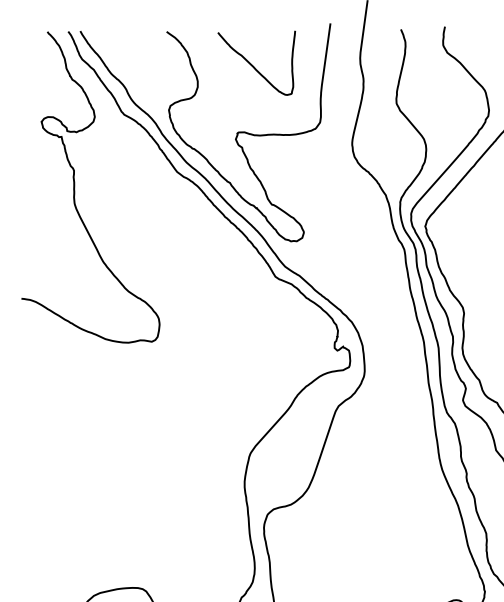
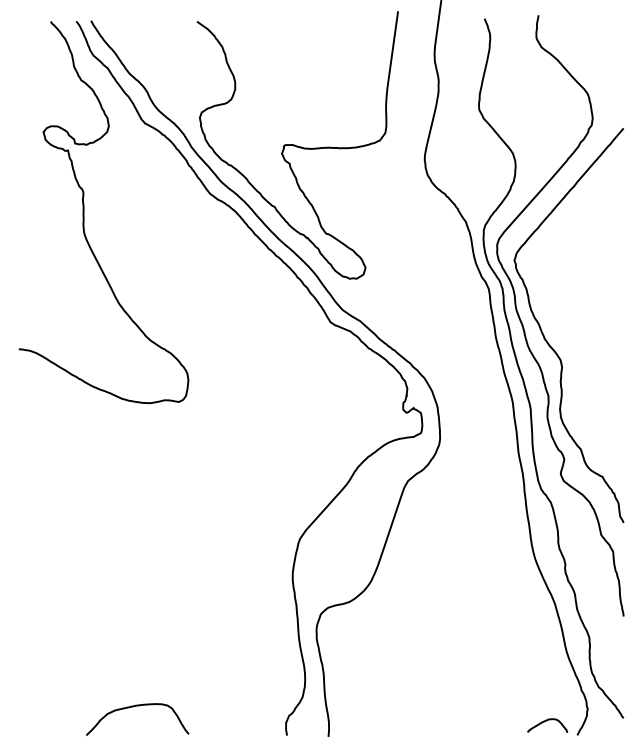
curve: (253, 65) -> (303, 63), removed

